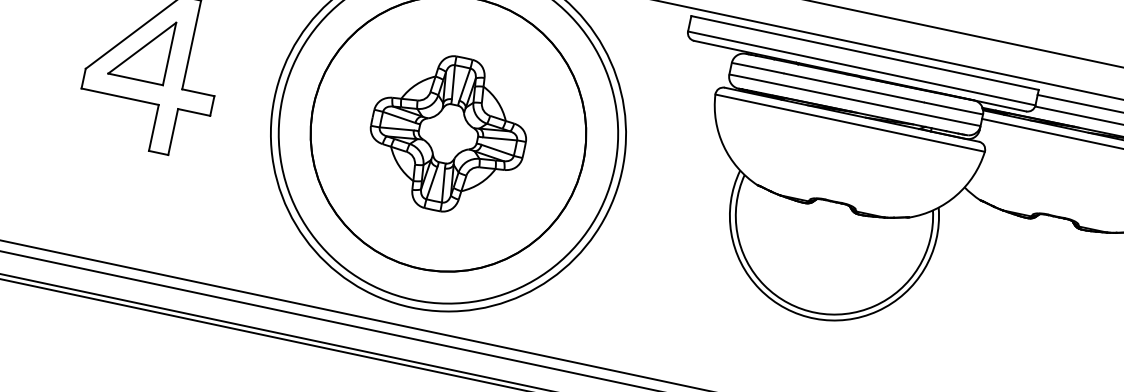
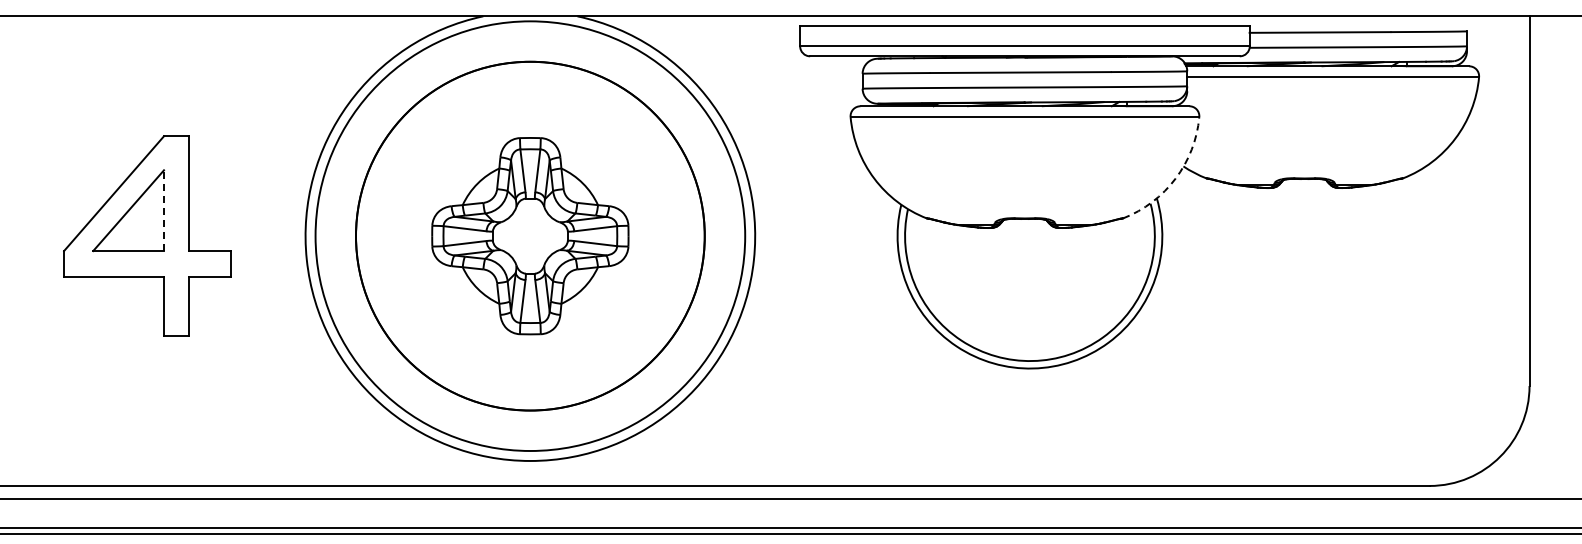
line: (169, 53) -> (164, 210), solid -> dashed
arc: (956, 195) -> (1175, 178), solid -> dashed

